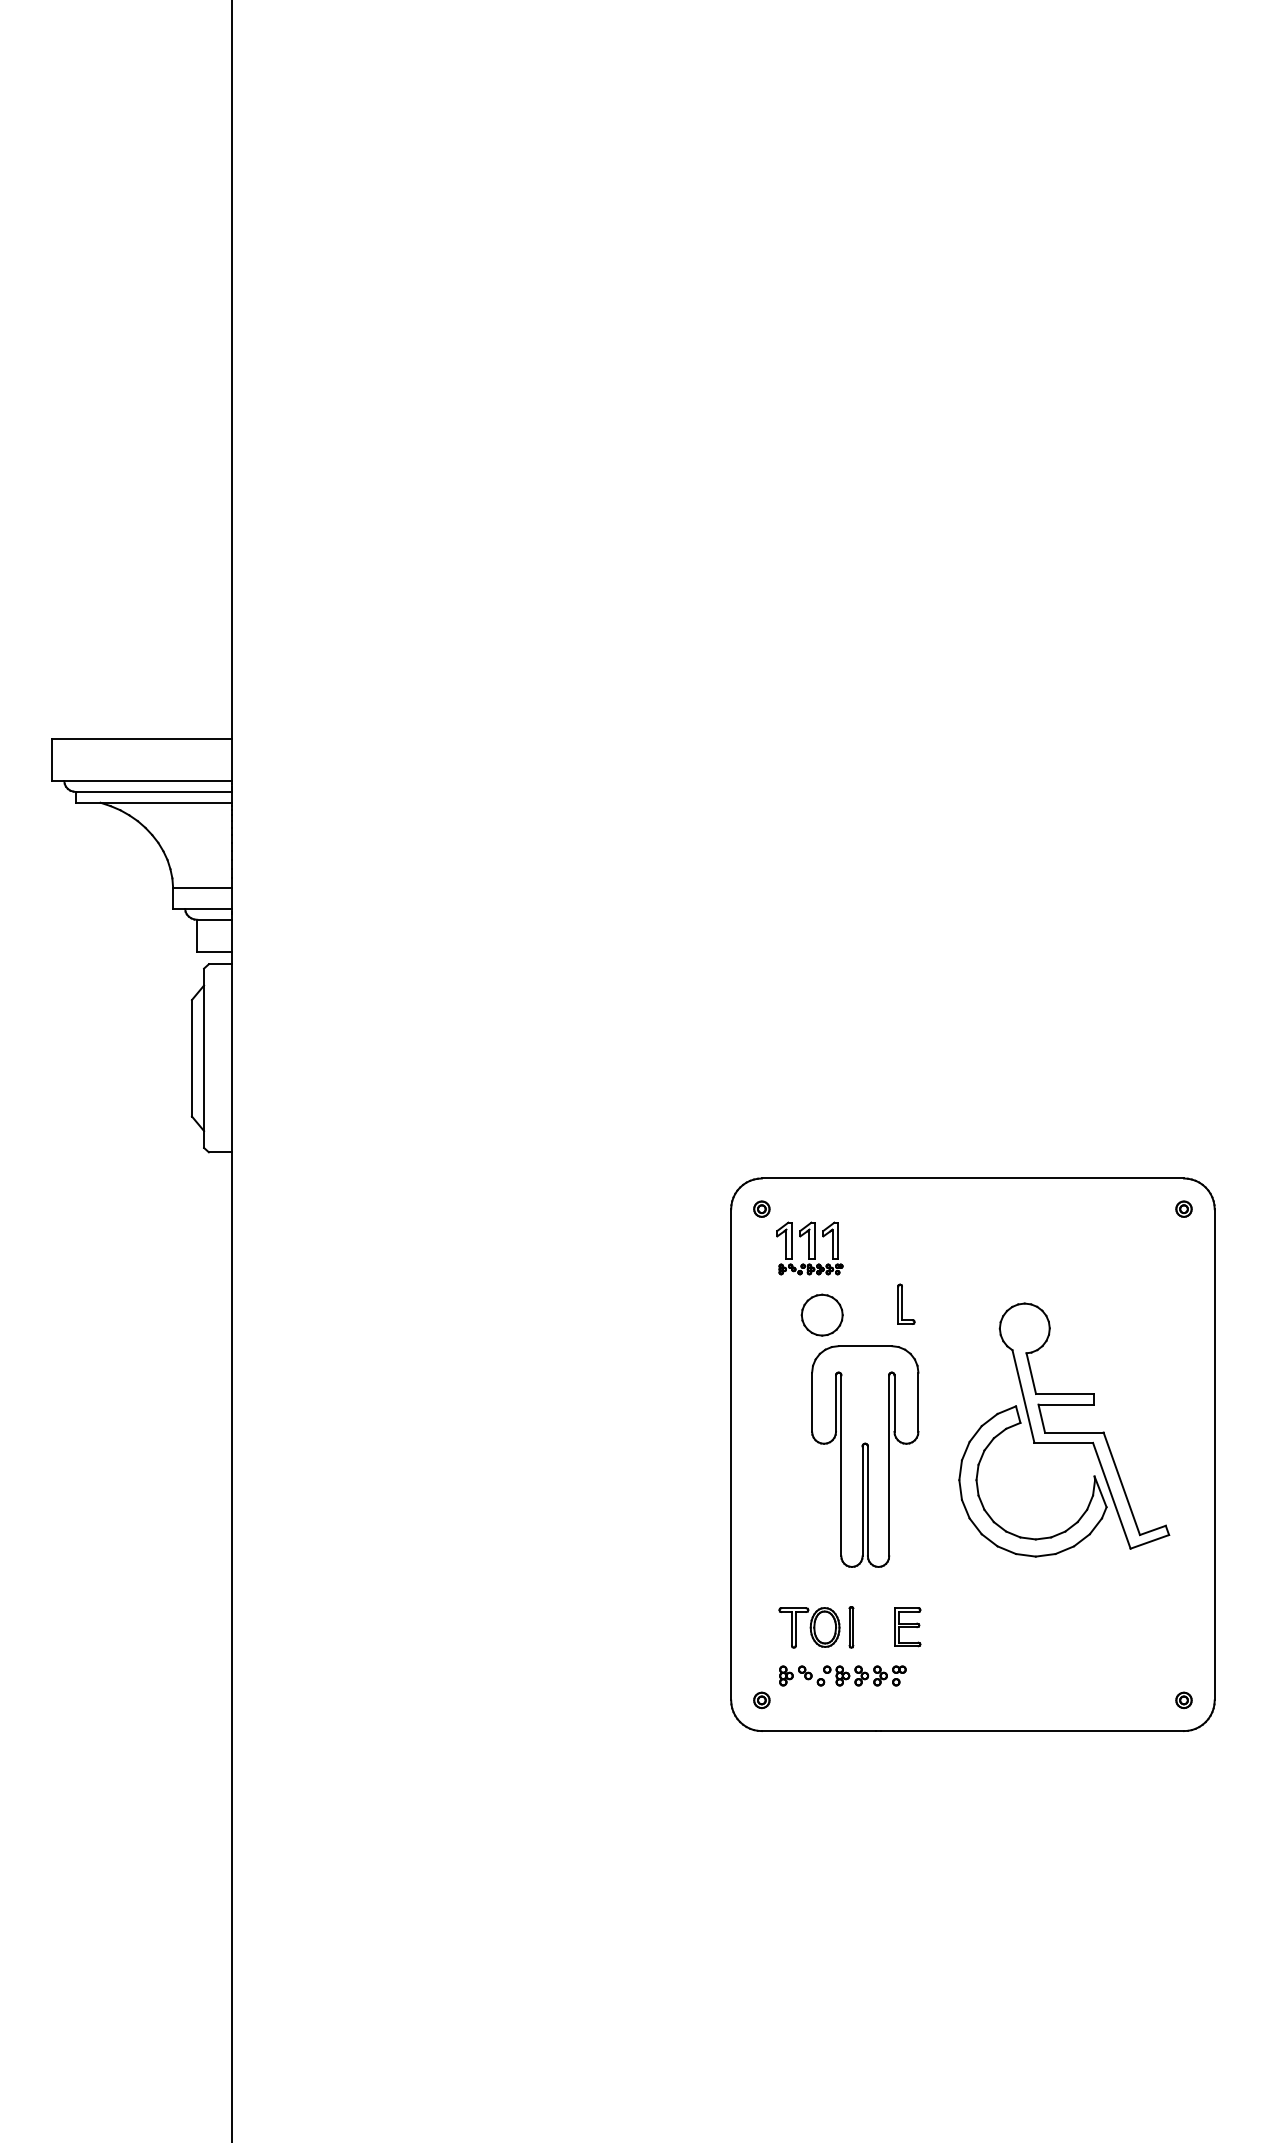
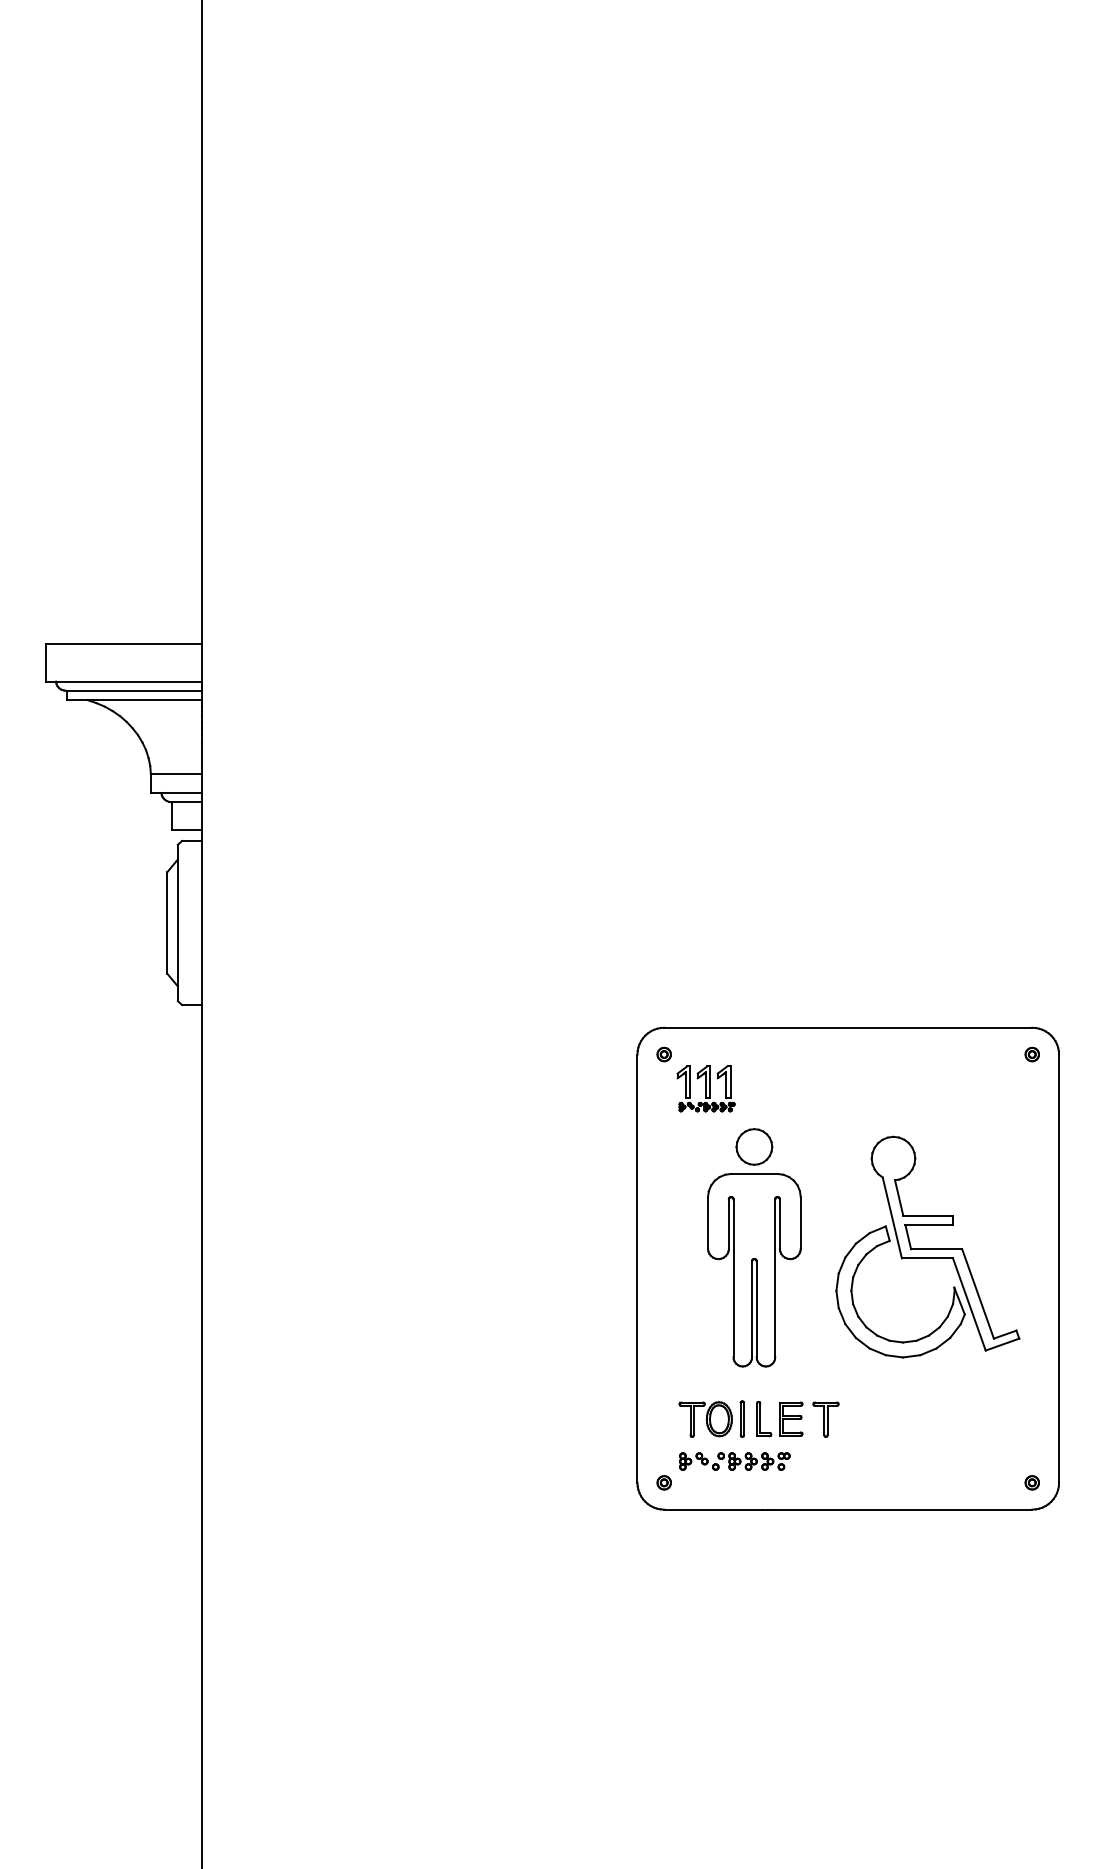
part: (906, 1303) -> (764, 1418), moved
part: (821, 1314) -> (753, 1146), moved
part: (947, 1627) -> (826, 1419), added

